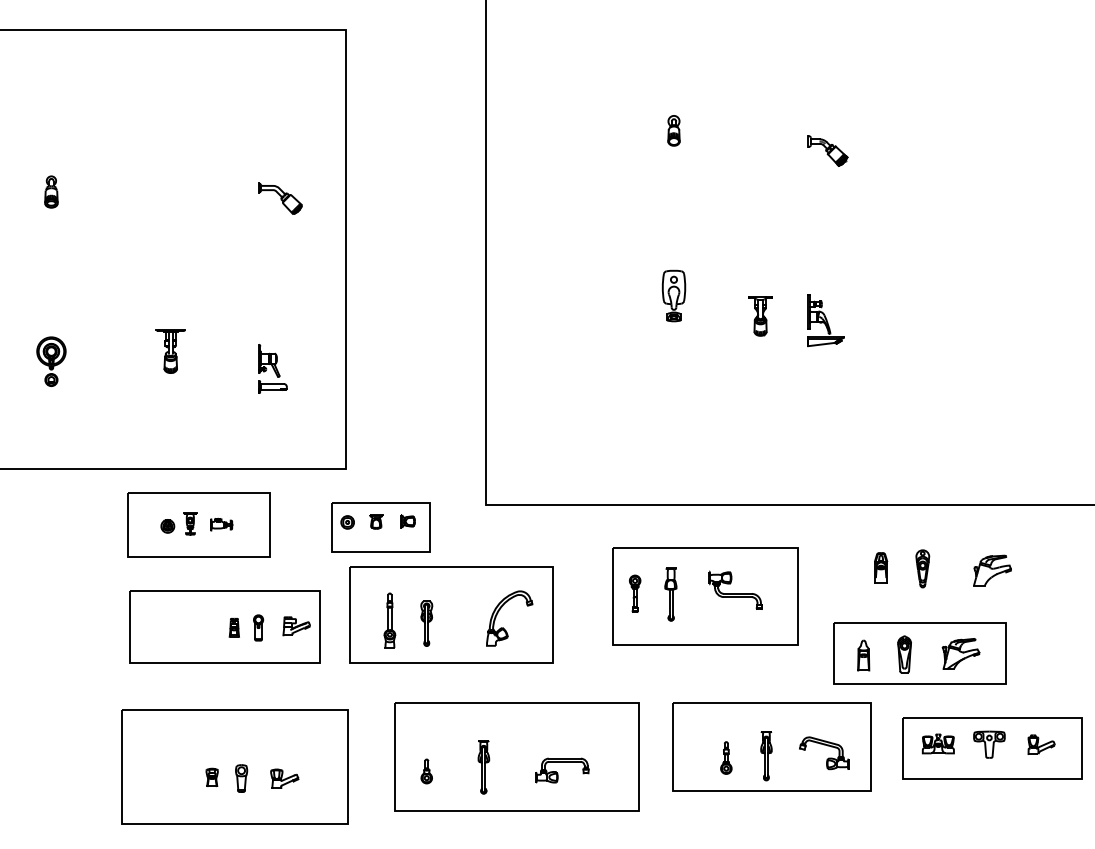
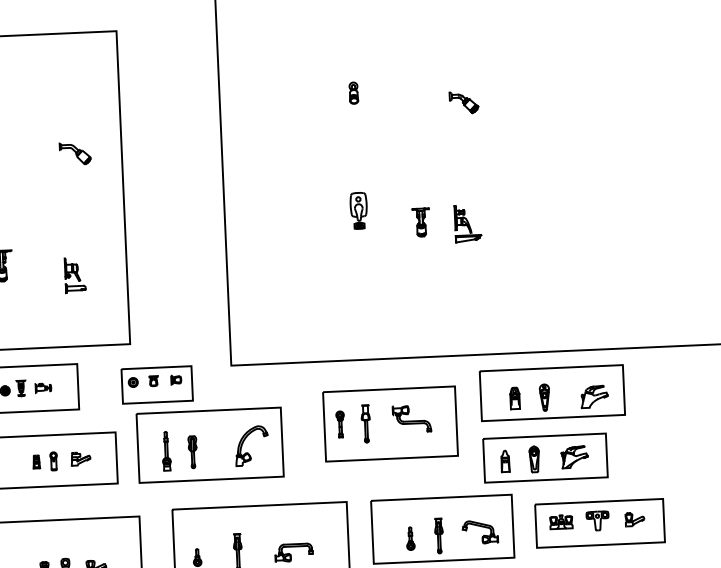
part: (933, 562) -> (552, 392), added
part: (262, 627) -> (56, 460), moved

